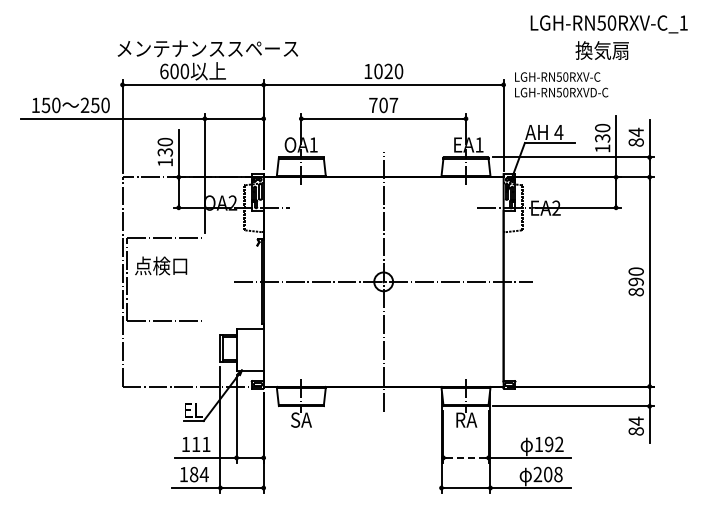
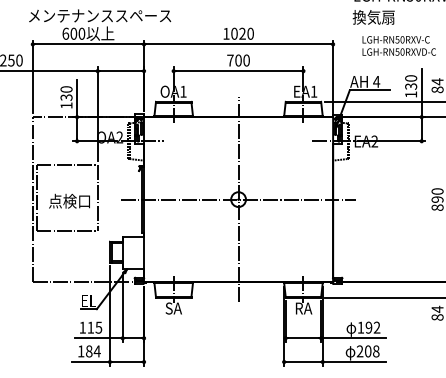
text: (601, 50) -> (373, 17), moved
text: (561, 84) -> (399, 45), moved
text: (393, 105) -> (246, 60), 707 -> 700
text: (161, 265) -> (69, 200), moved
line: (204, 279) -> (97, 197), added
text: (206, 444) -> (98, 327), 111 -> 115
line: (466, 457) -> (303, 337), dashed -> solid

